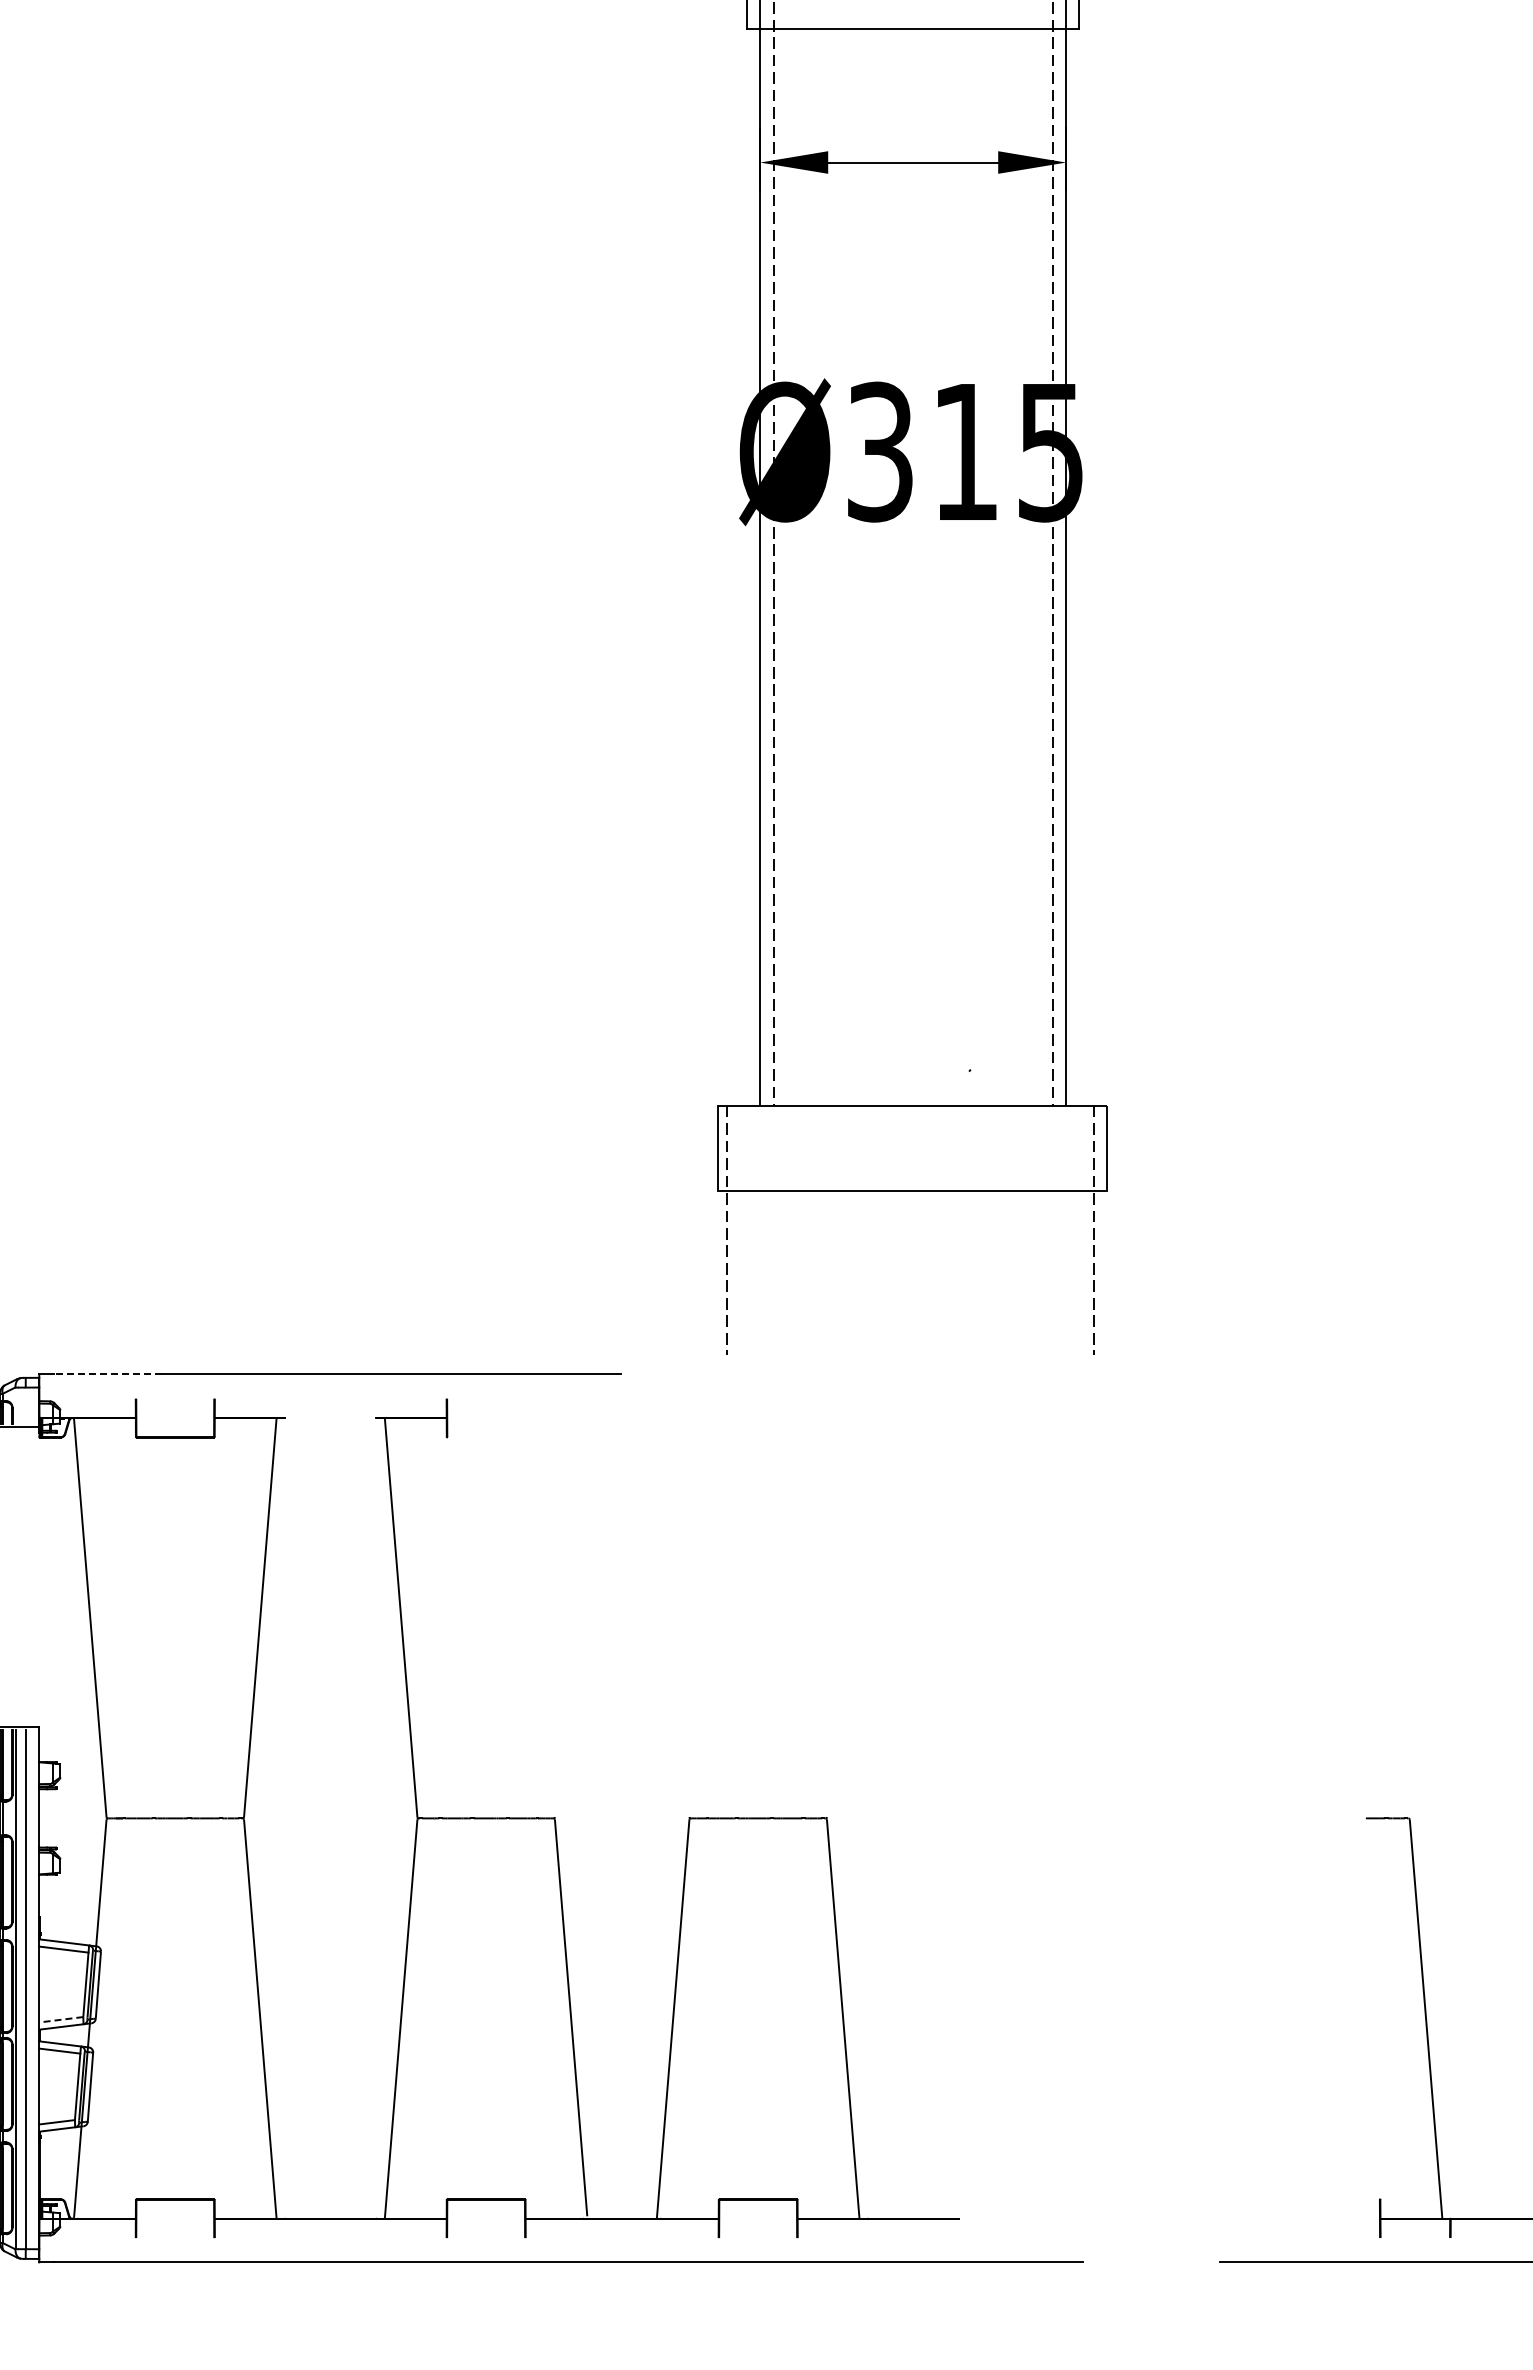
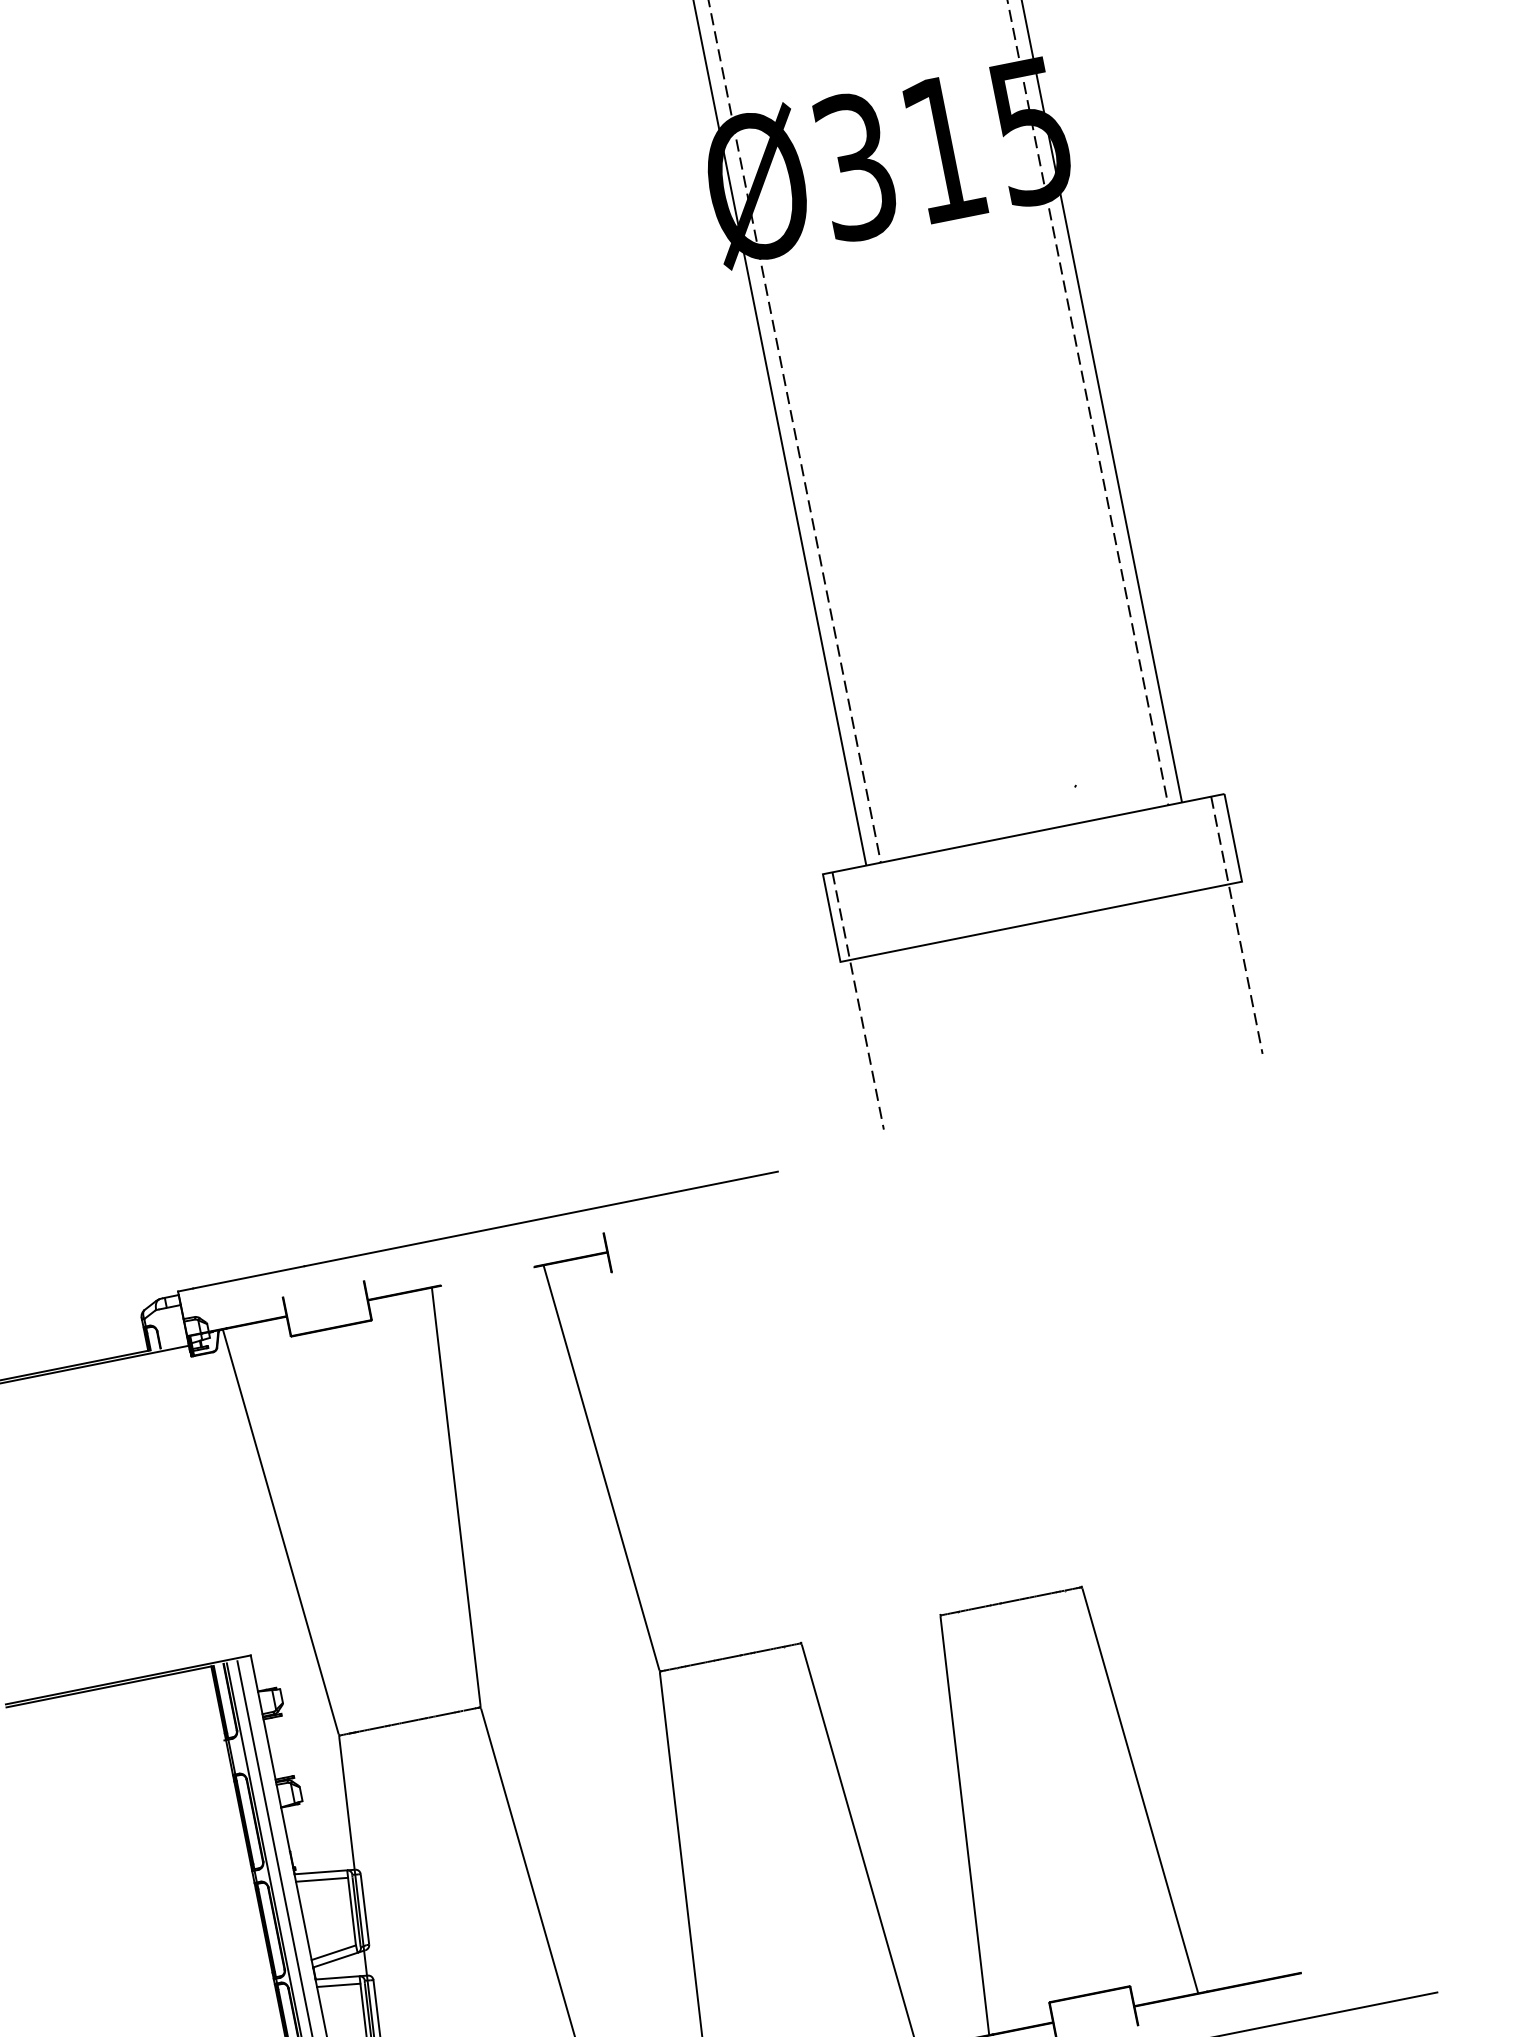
line: (107, 1374) -> (248, 1277), dashed -> solid
line: (60, 2019) -> (332, 1952), dashed -> solid

